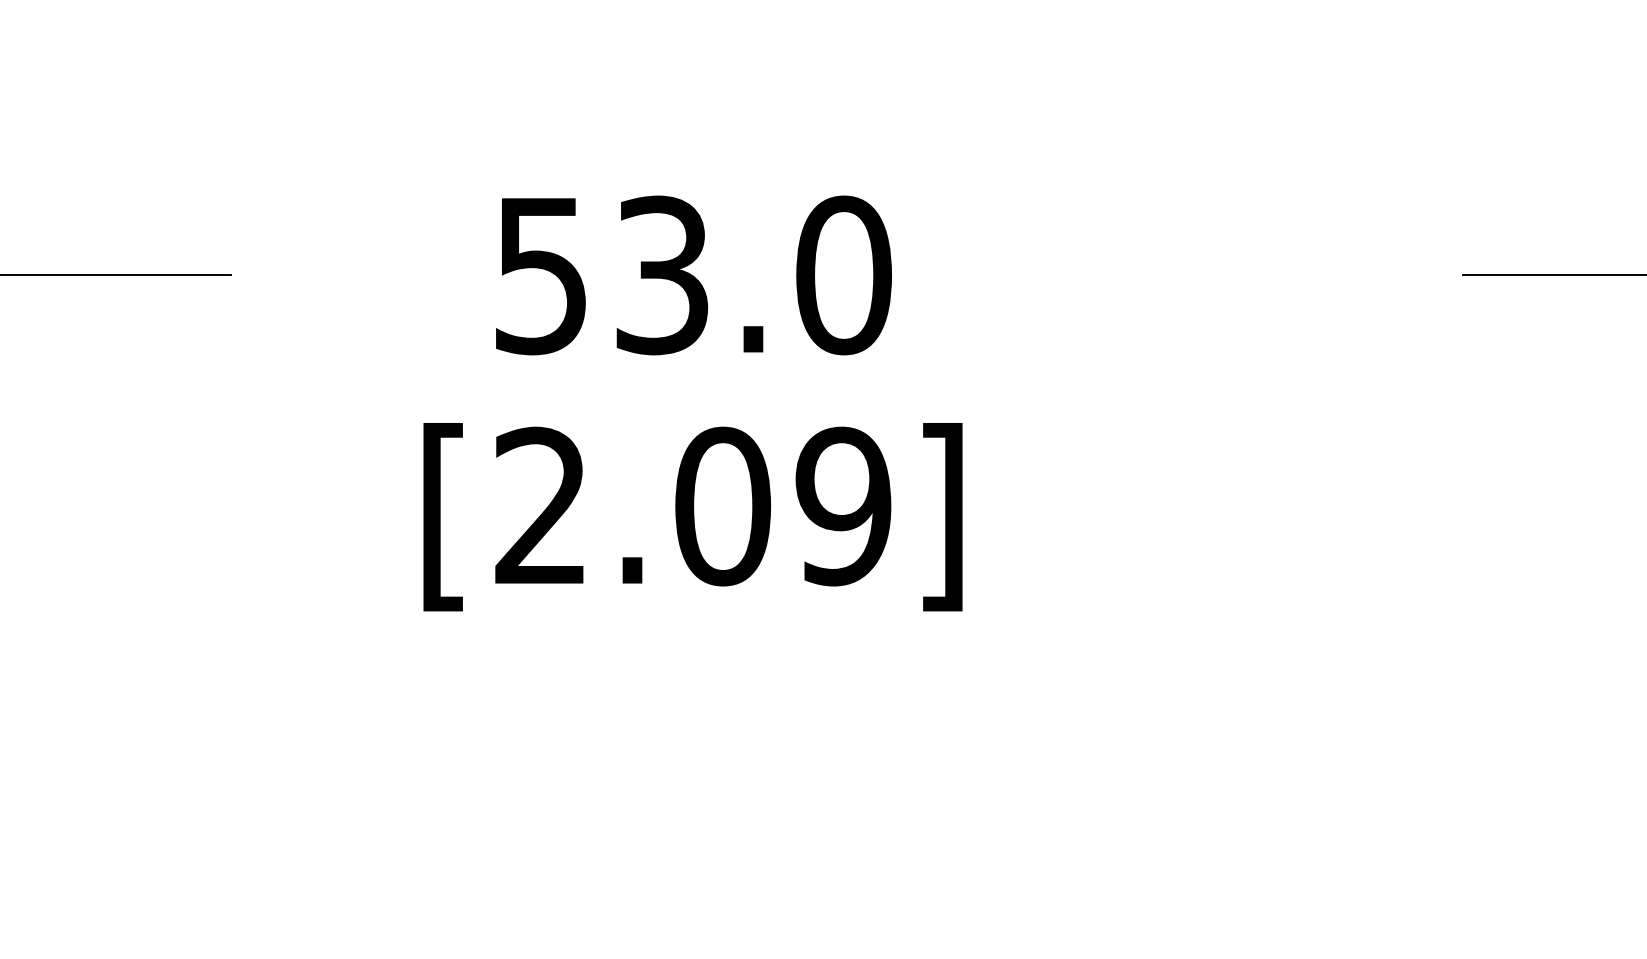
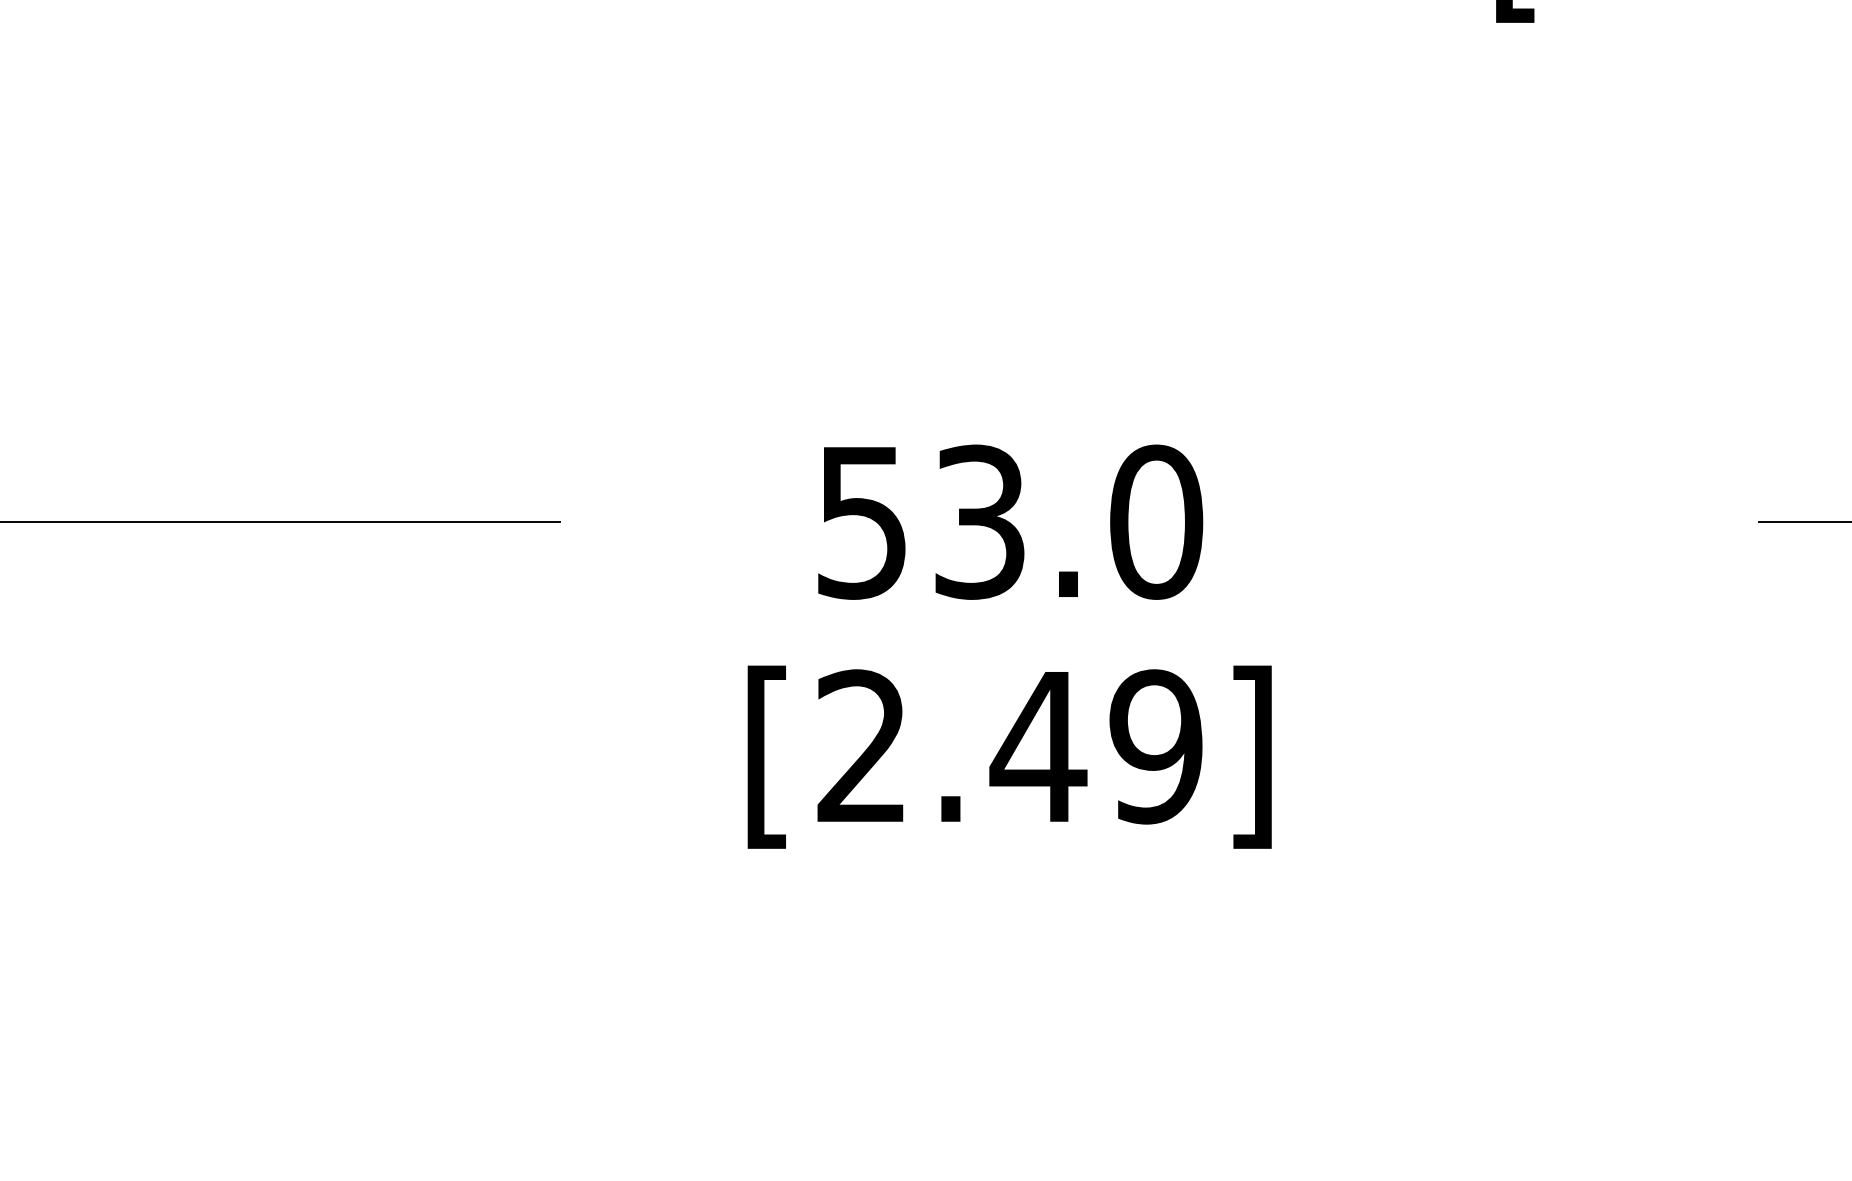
text: (722, 506) -> (1038, 746), [2.09] -> [2.49]

